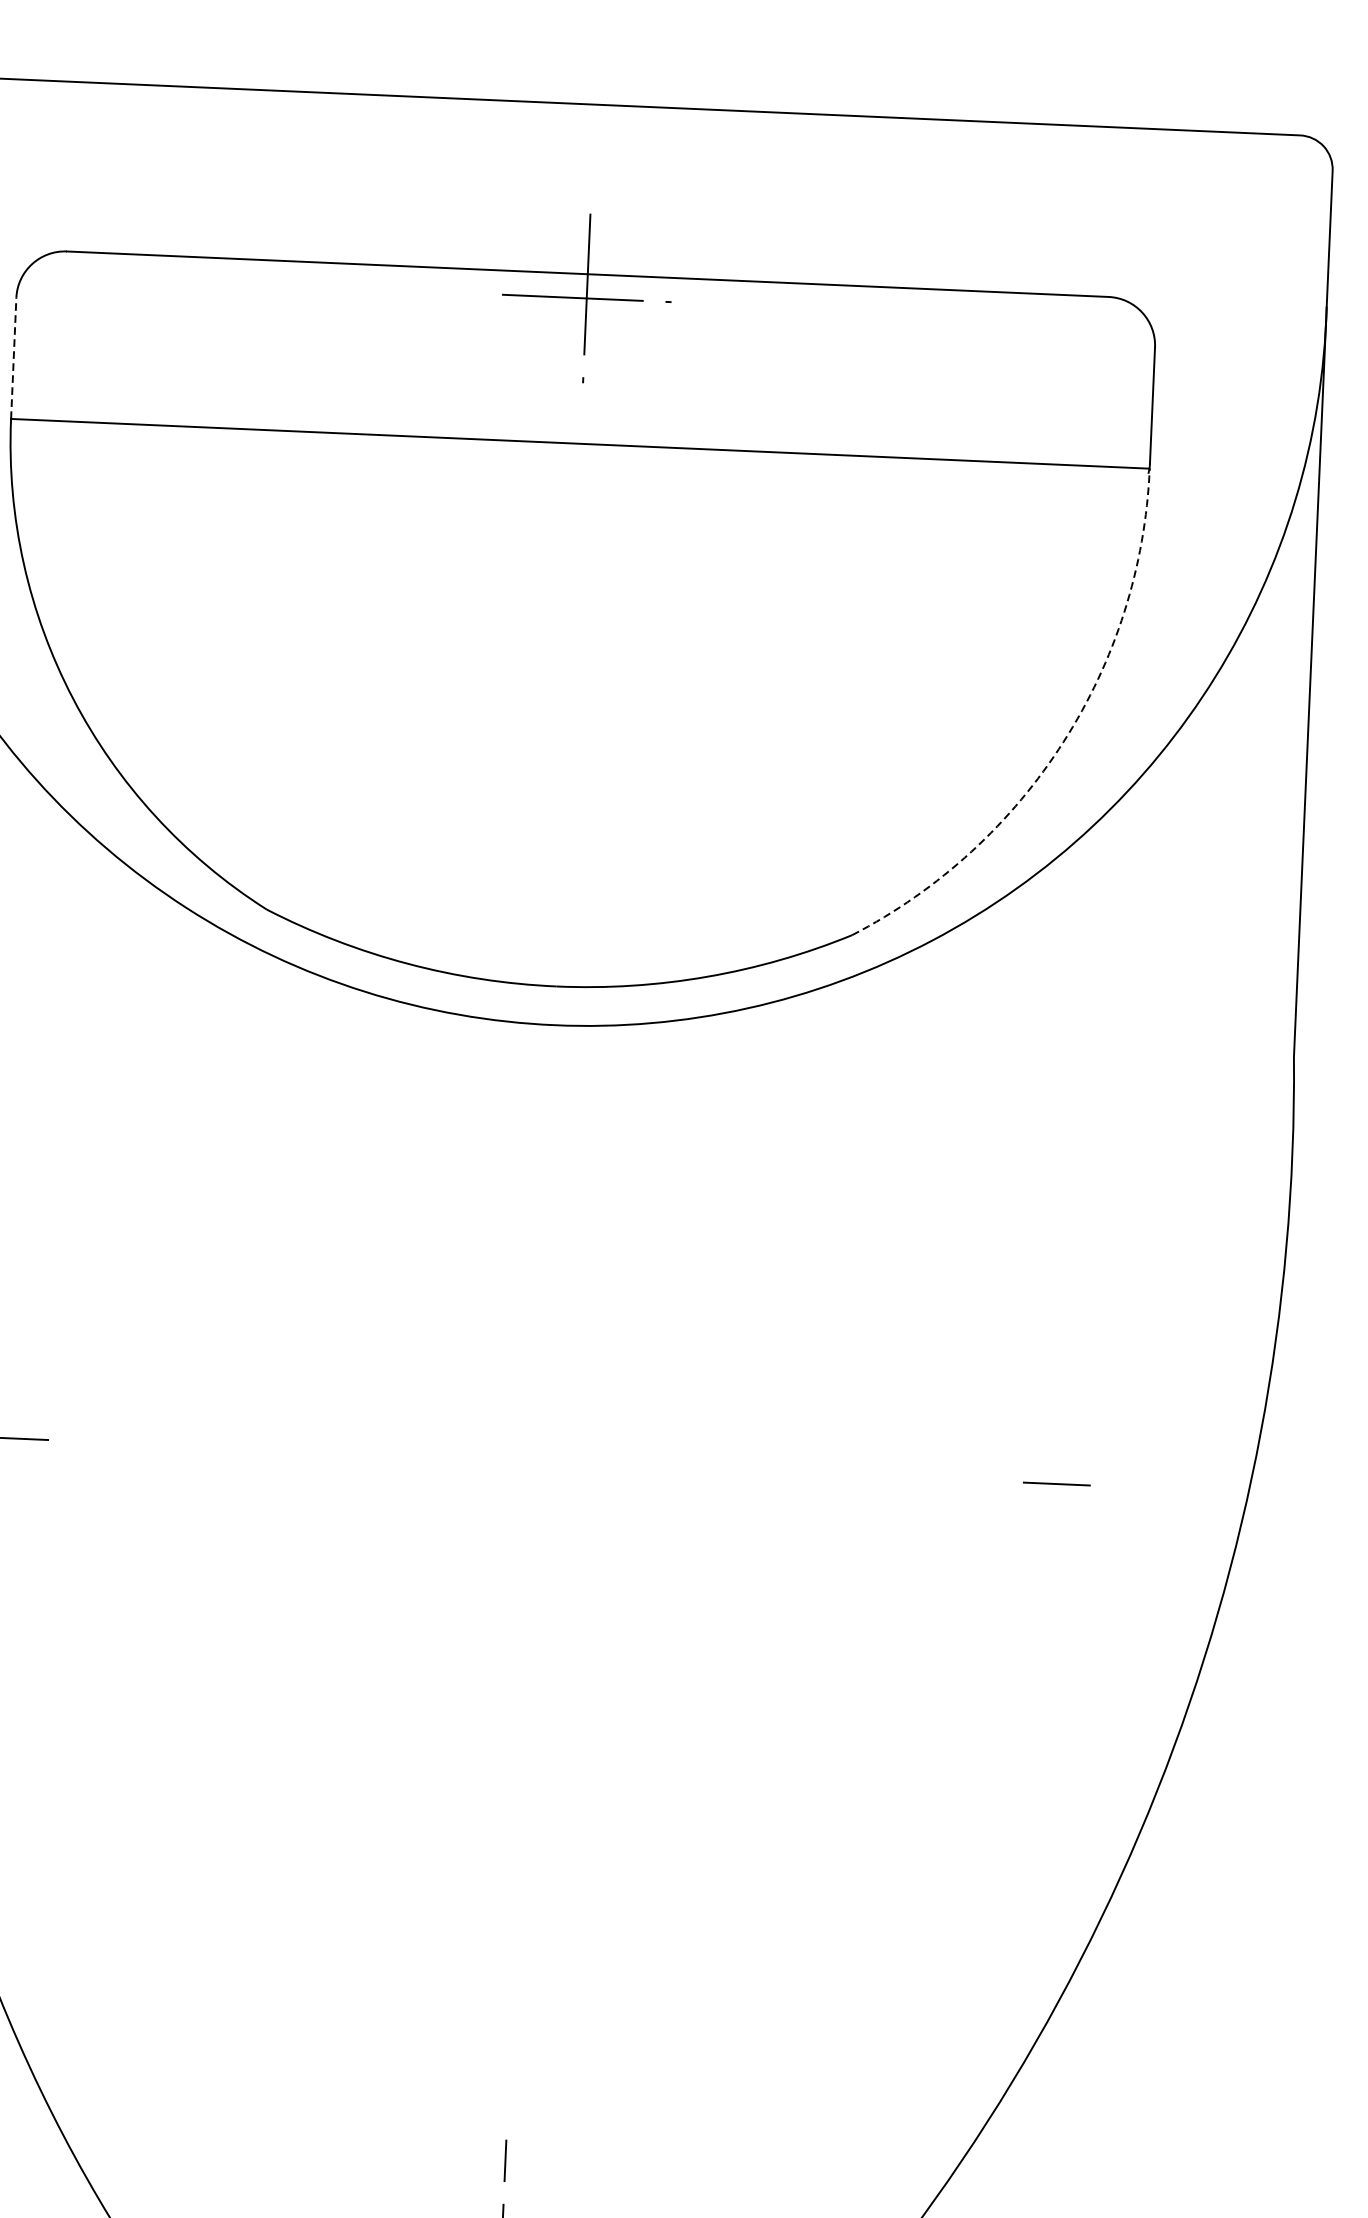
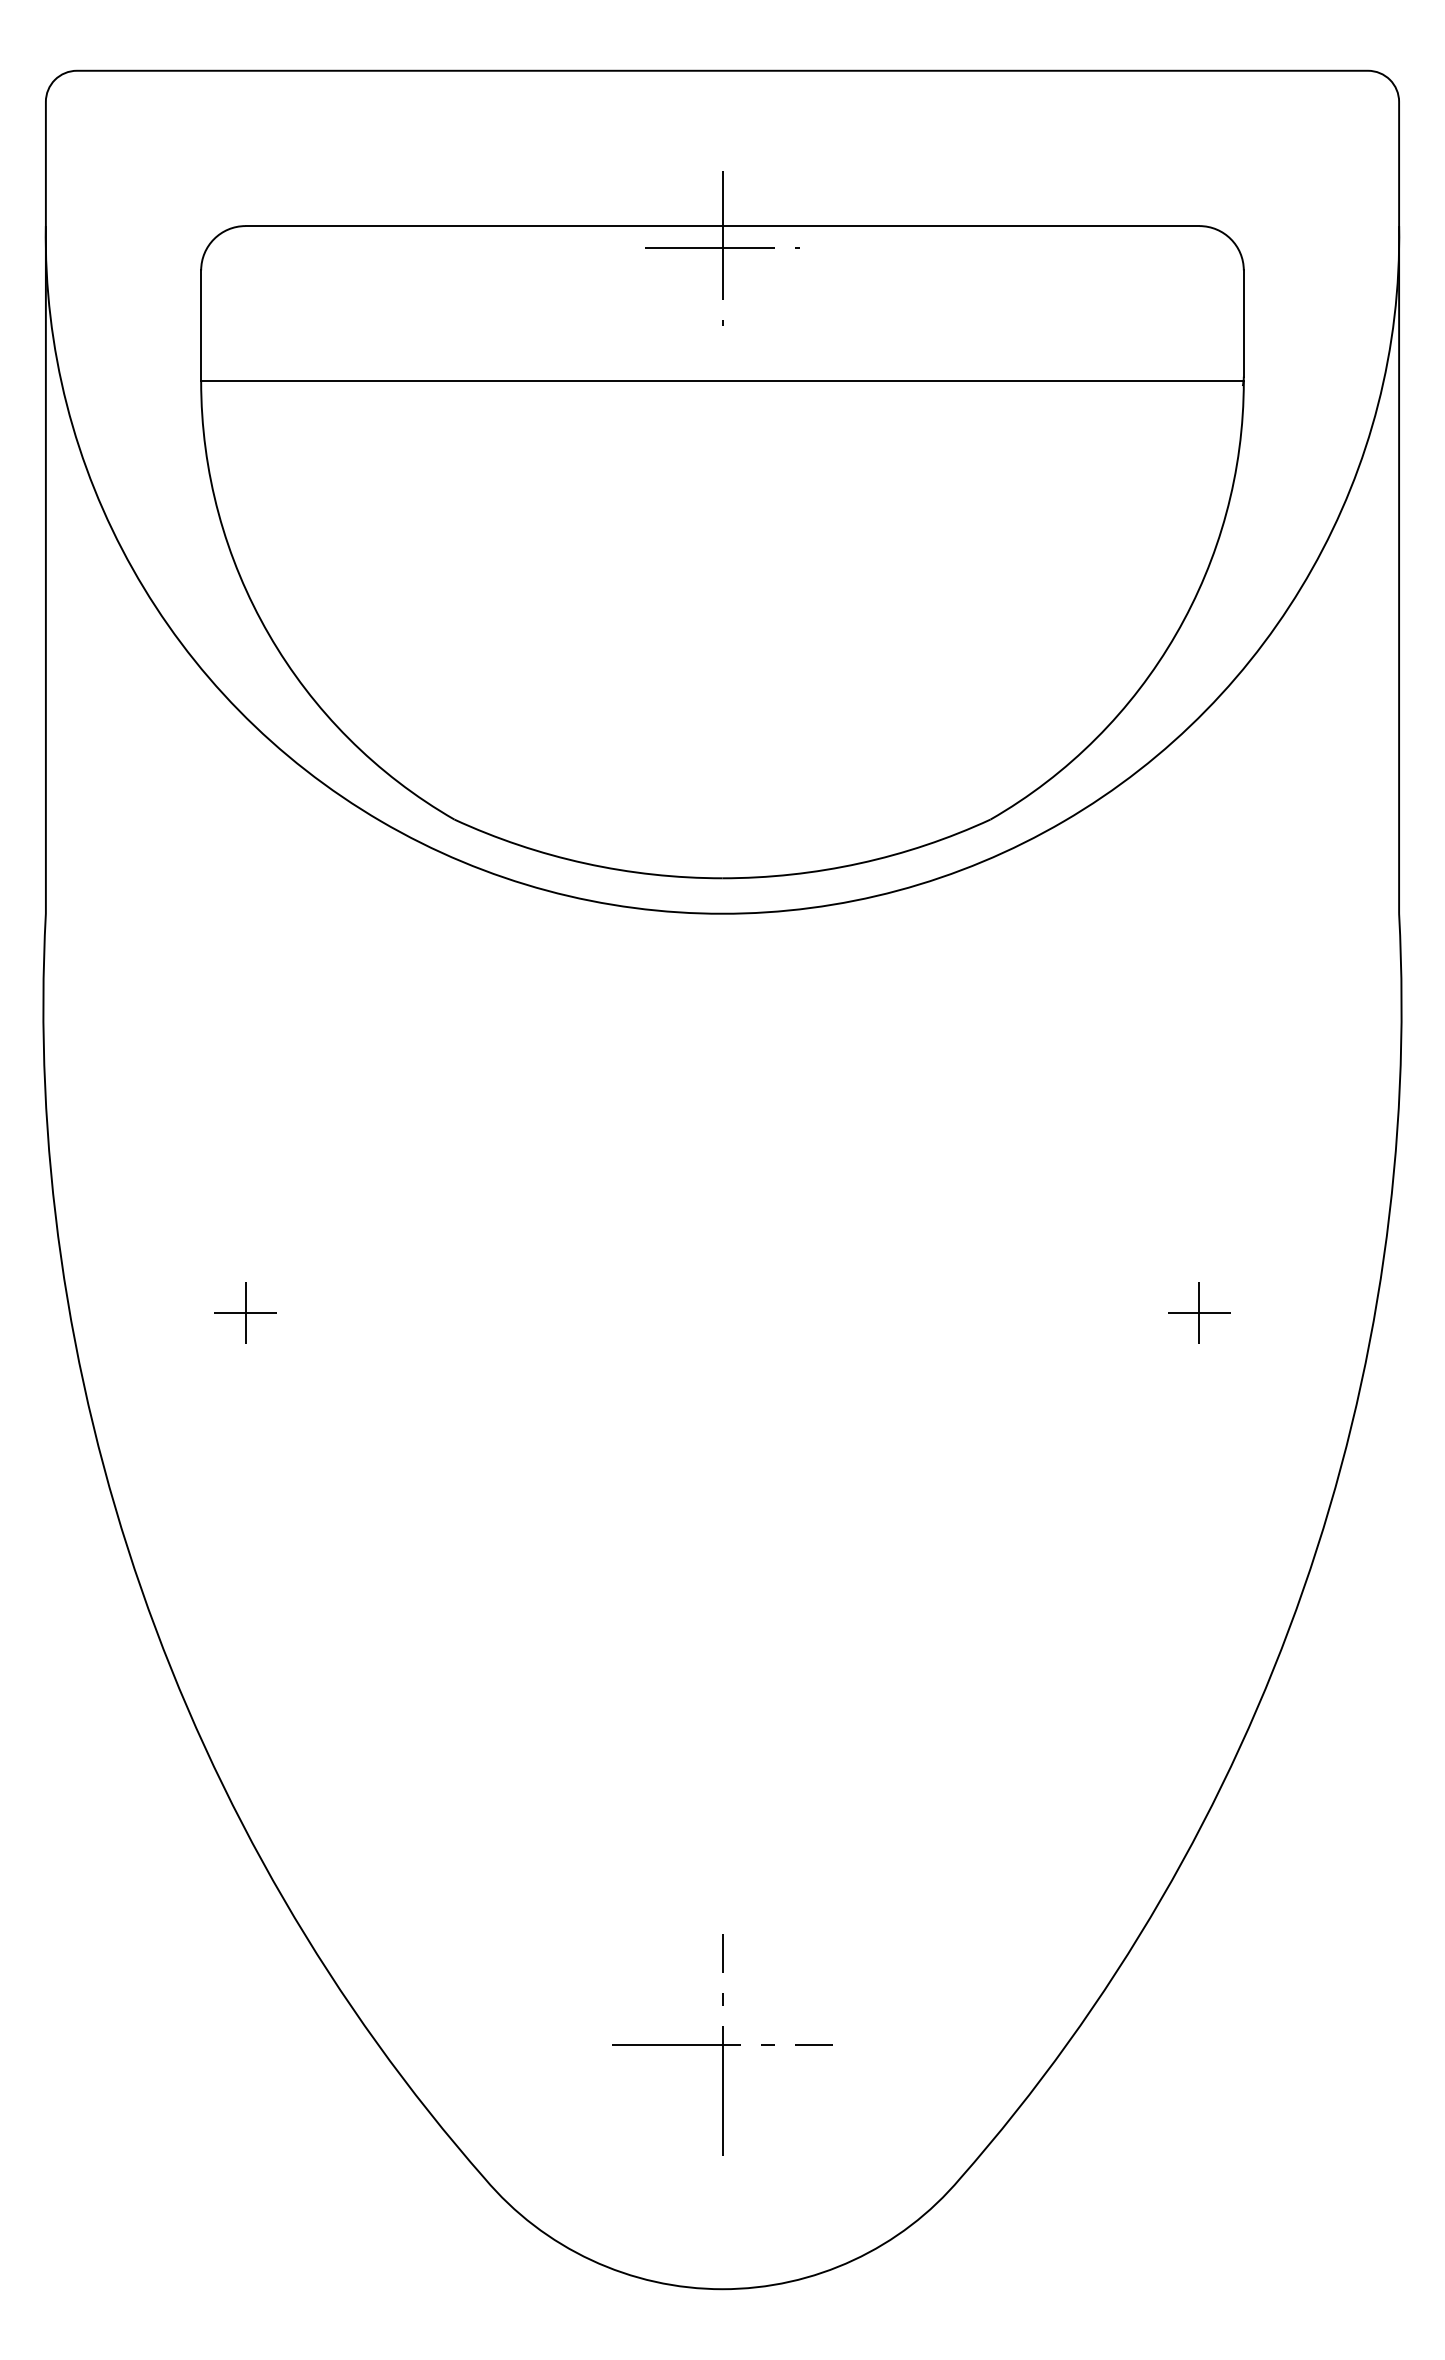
line: (14, 357) -> (201, 325), dashed -> solid
arc: (1064, 741) -> (1176, 634), dashed -> solid
line: (15, 1439) -> (245, 1313), added
line: (1056, 1484) -> (1199, 1313), added

